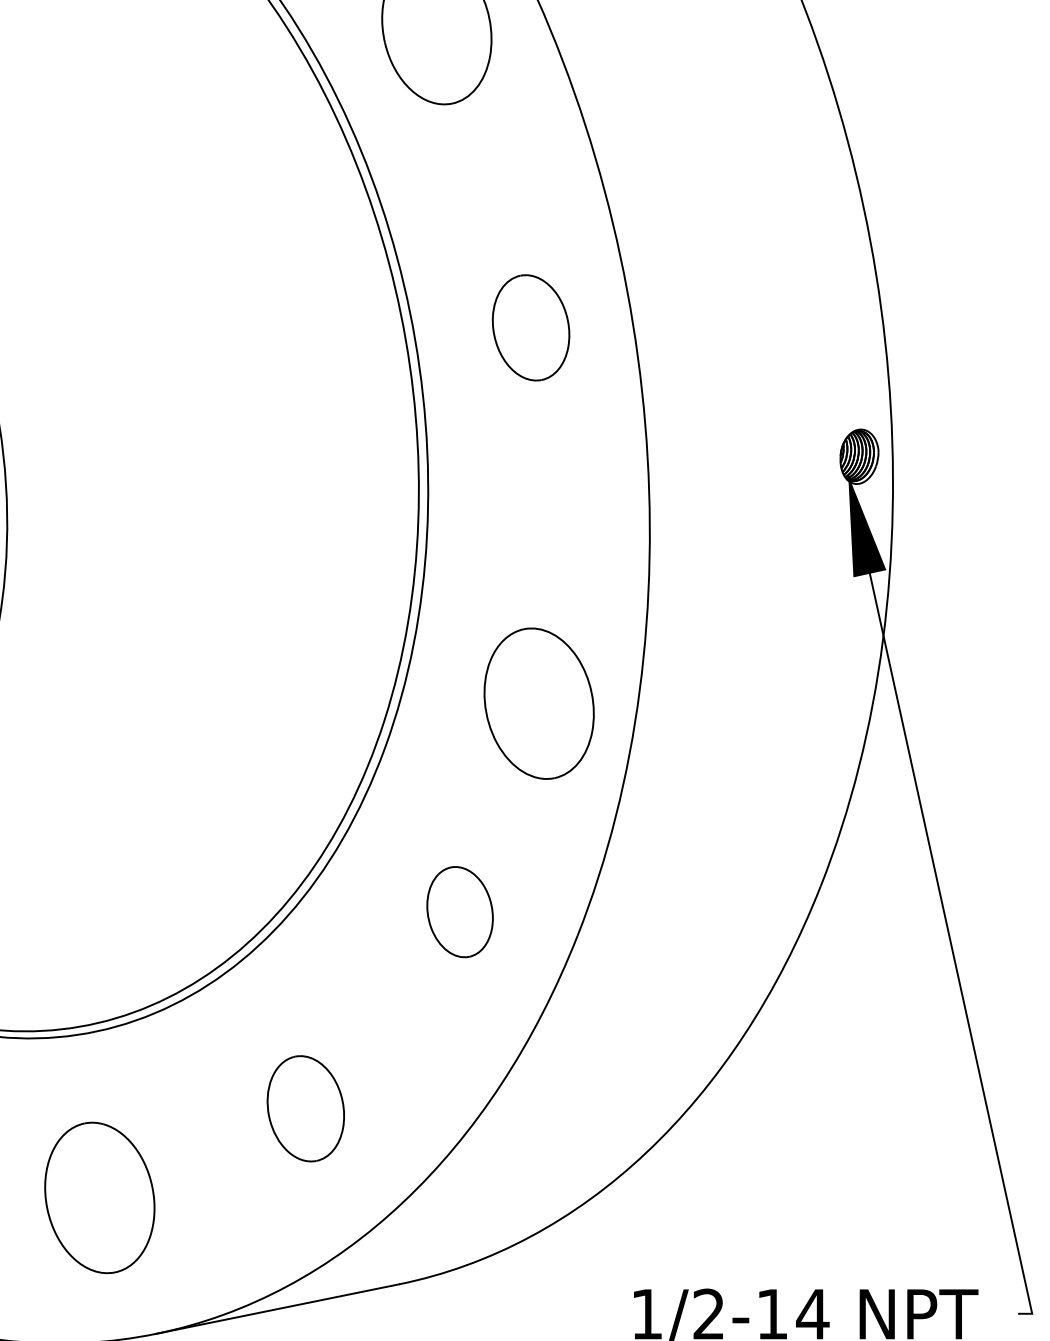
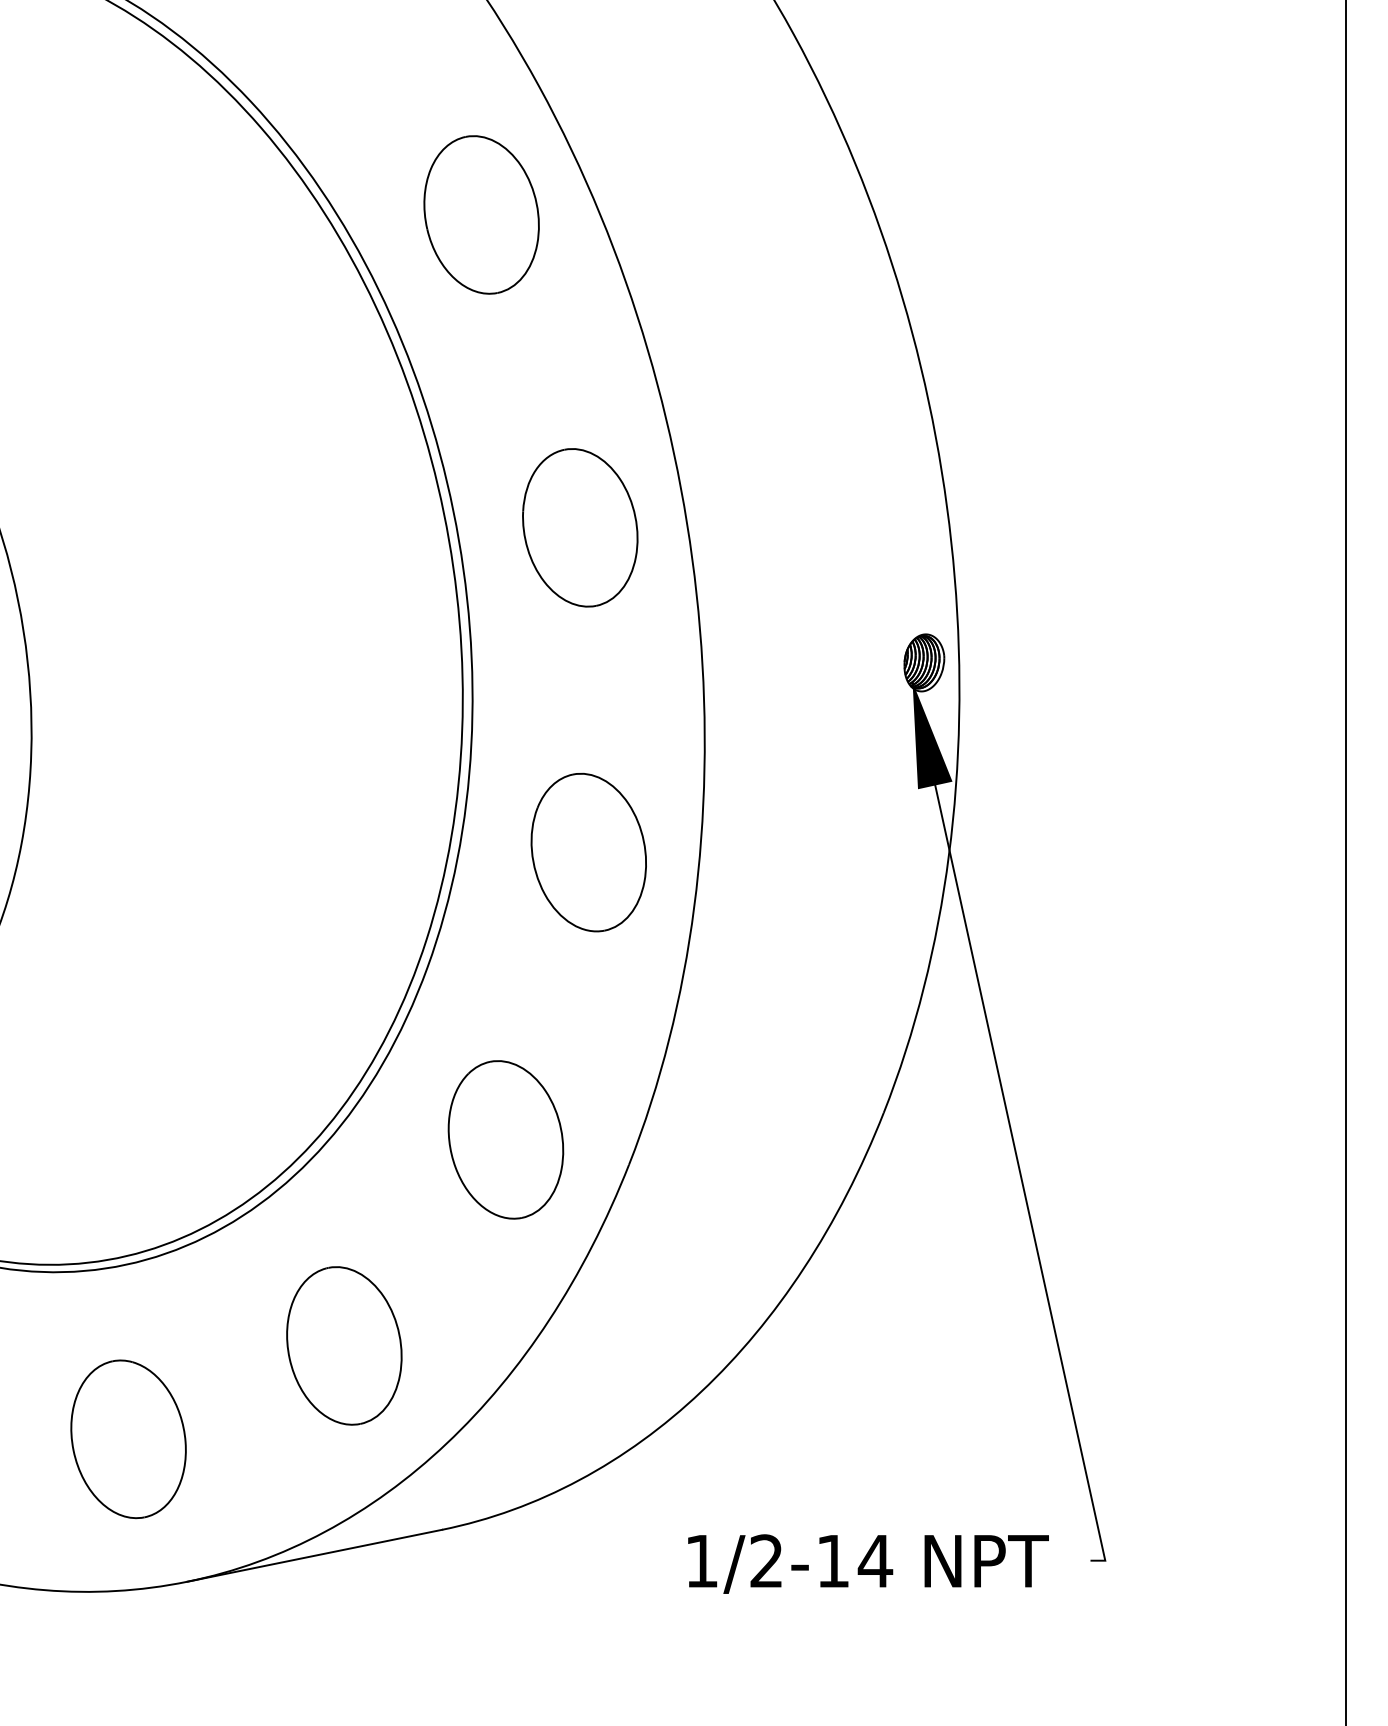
part: (531, 327) -> (580, 527), size x1.43
part: (538, 703) -> (588, 852), moved
part: (459, 911) -> (505, 1139), size x1.67
part: (305, 1108) -> (344, 1345), size x1.43

